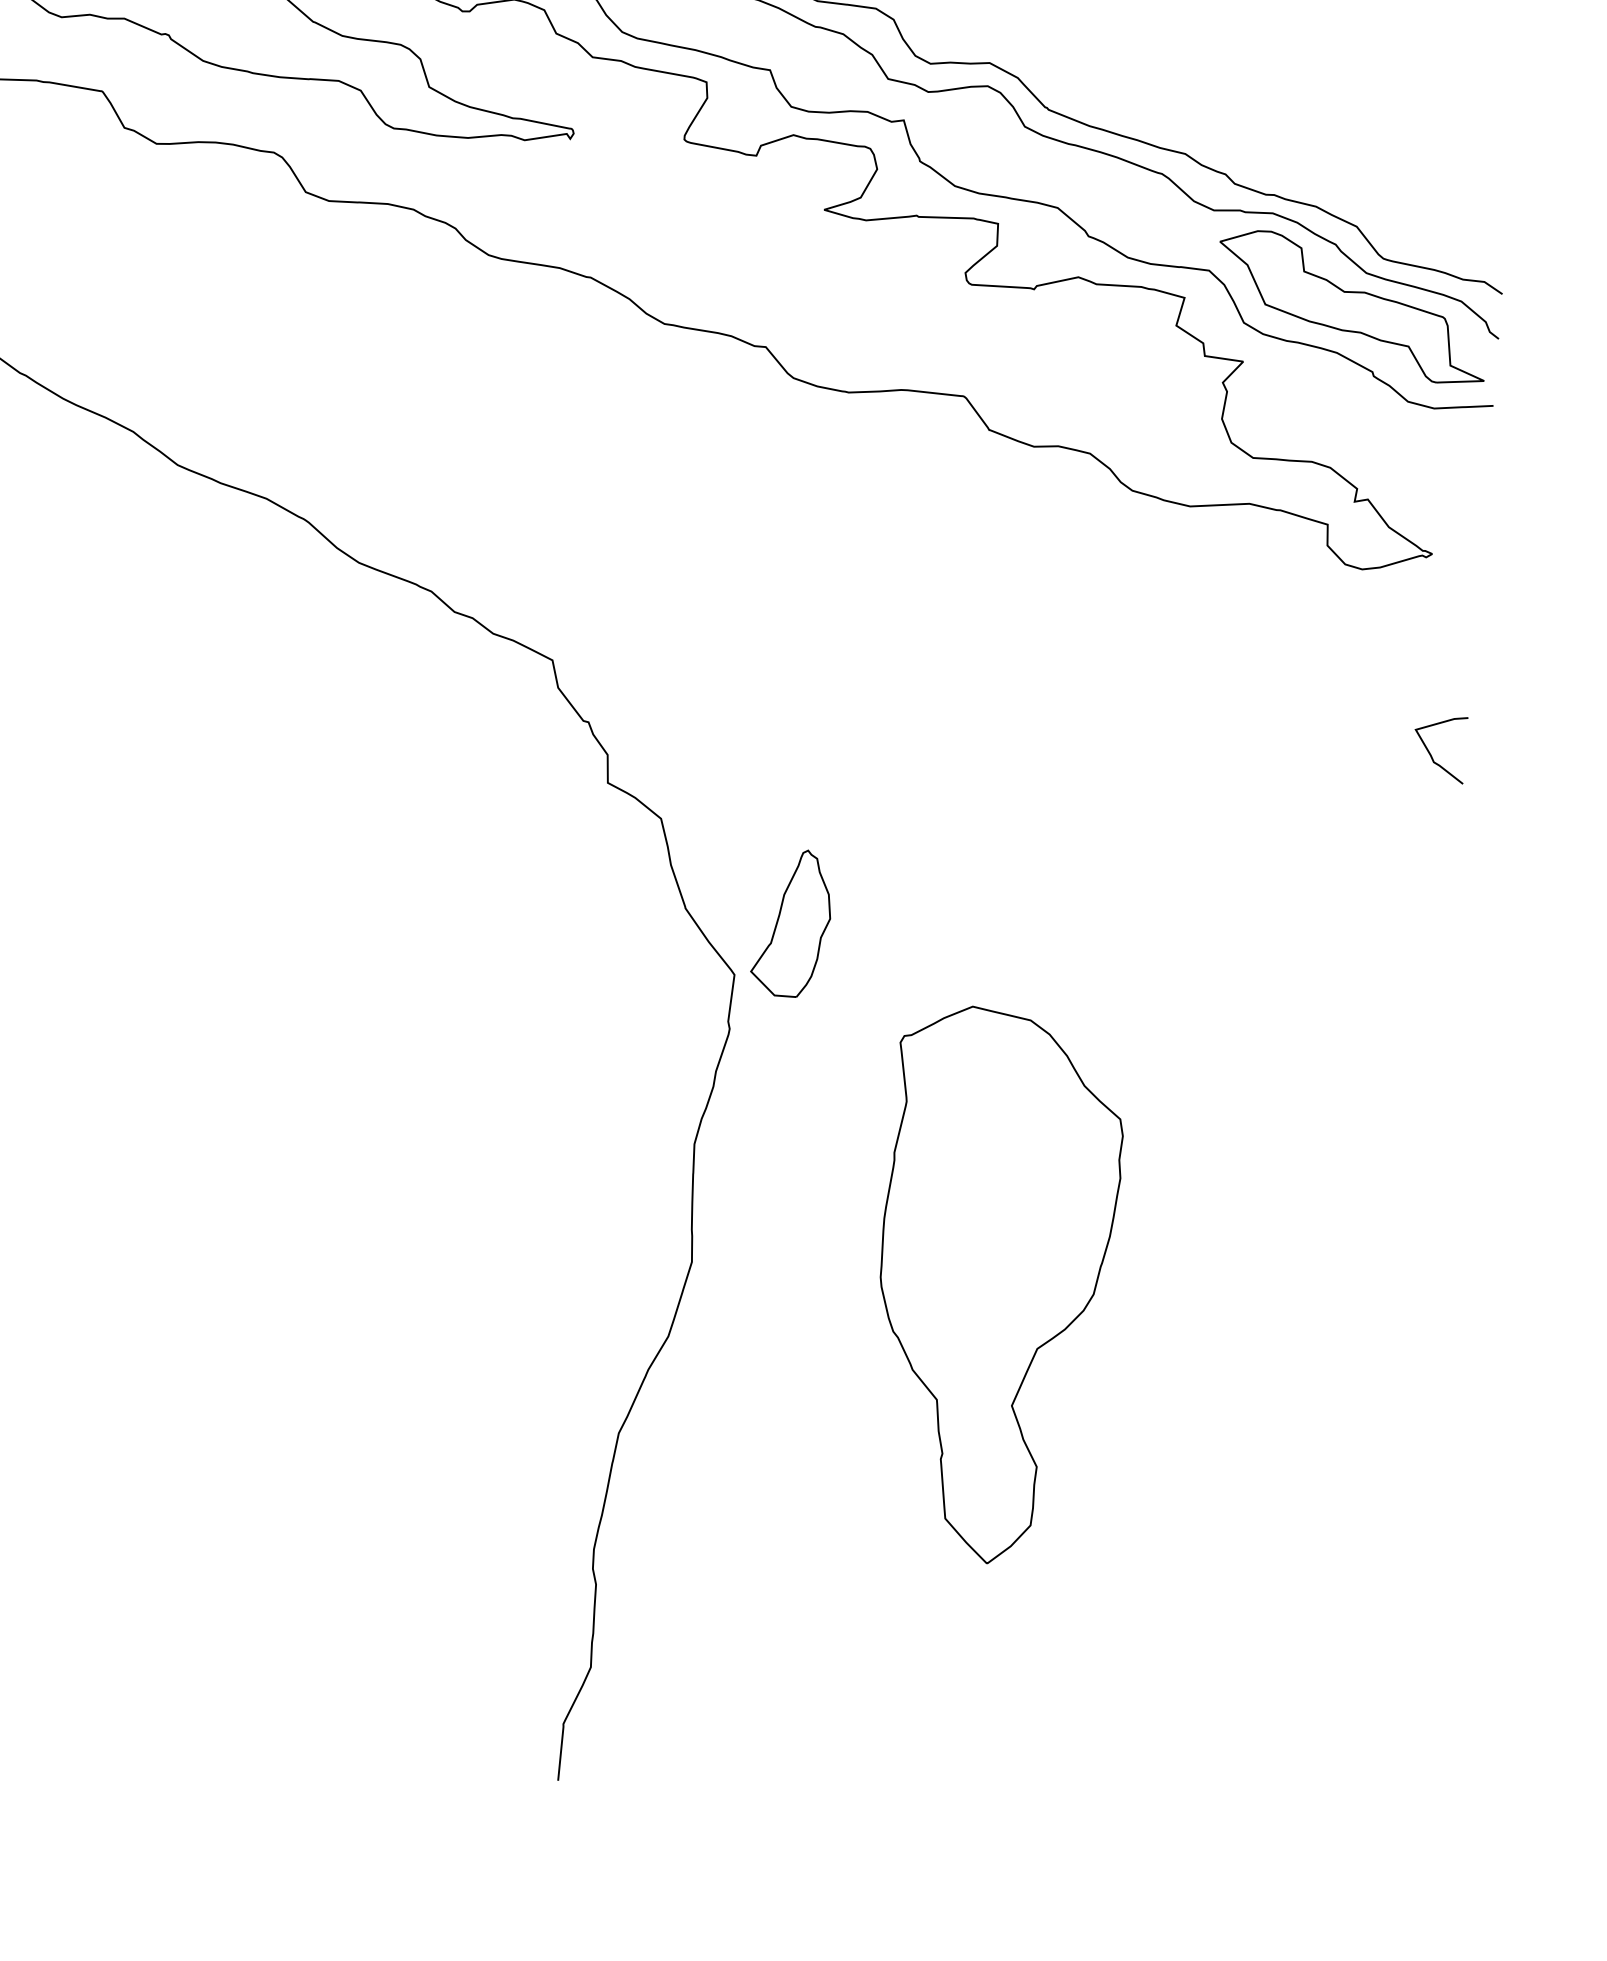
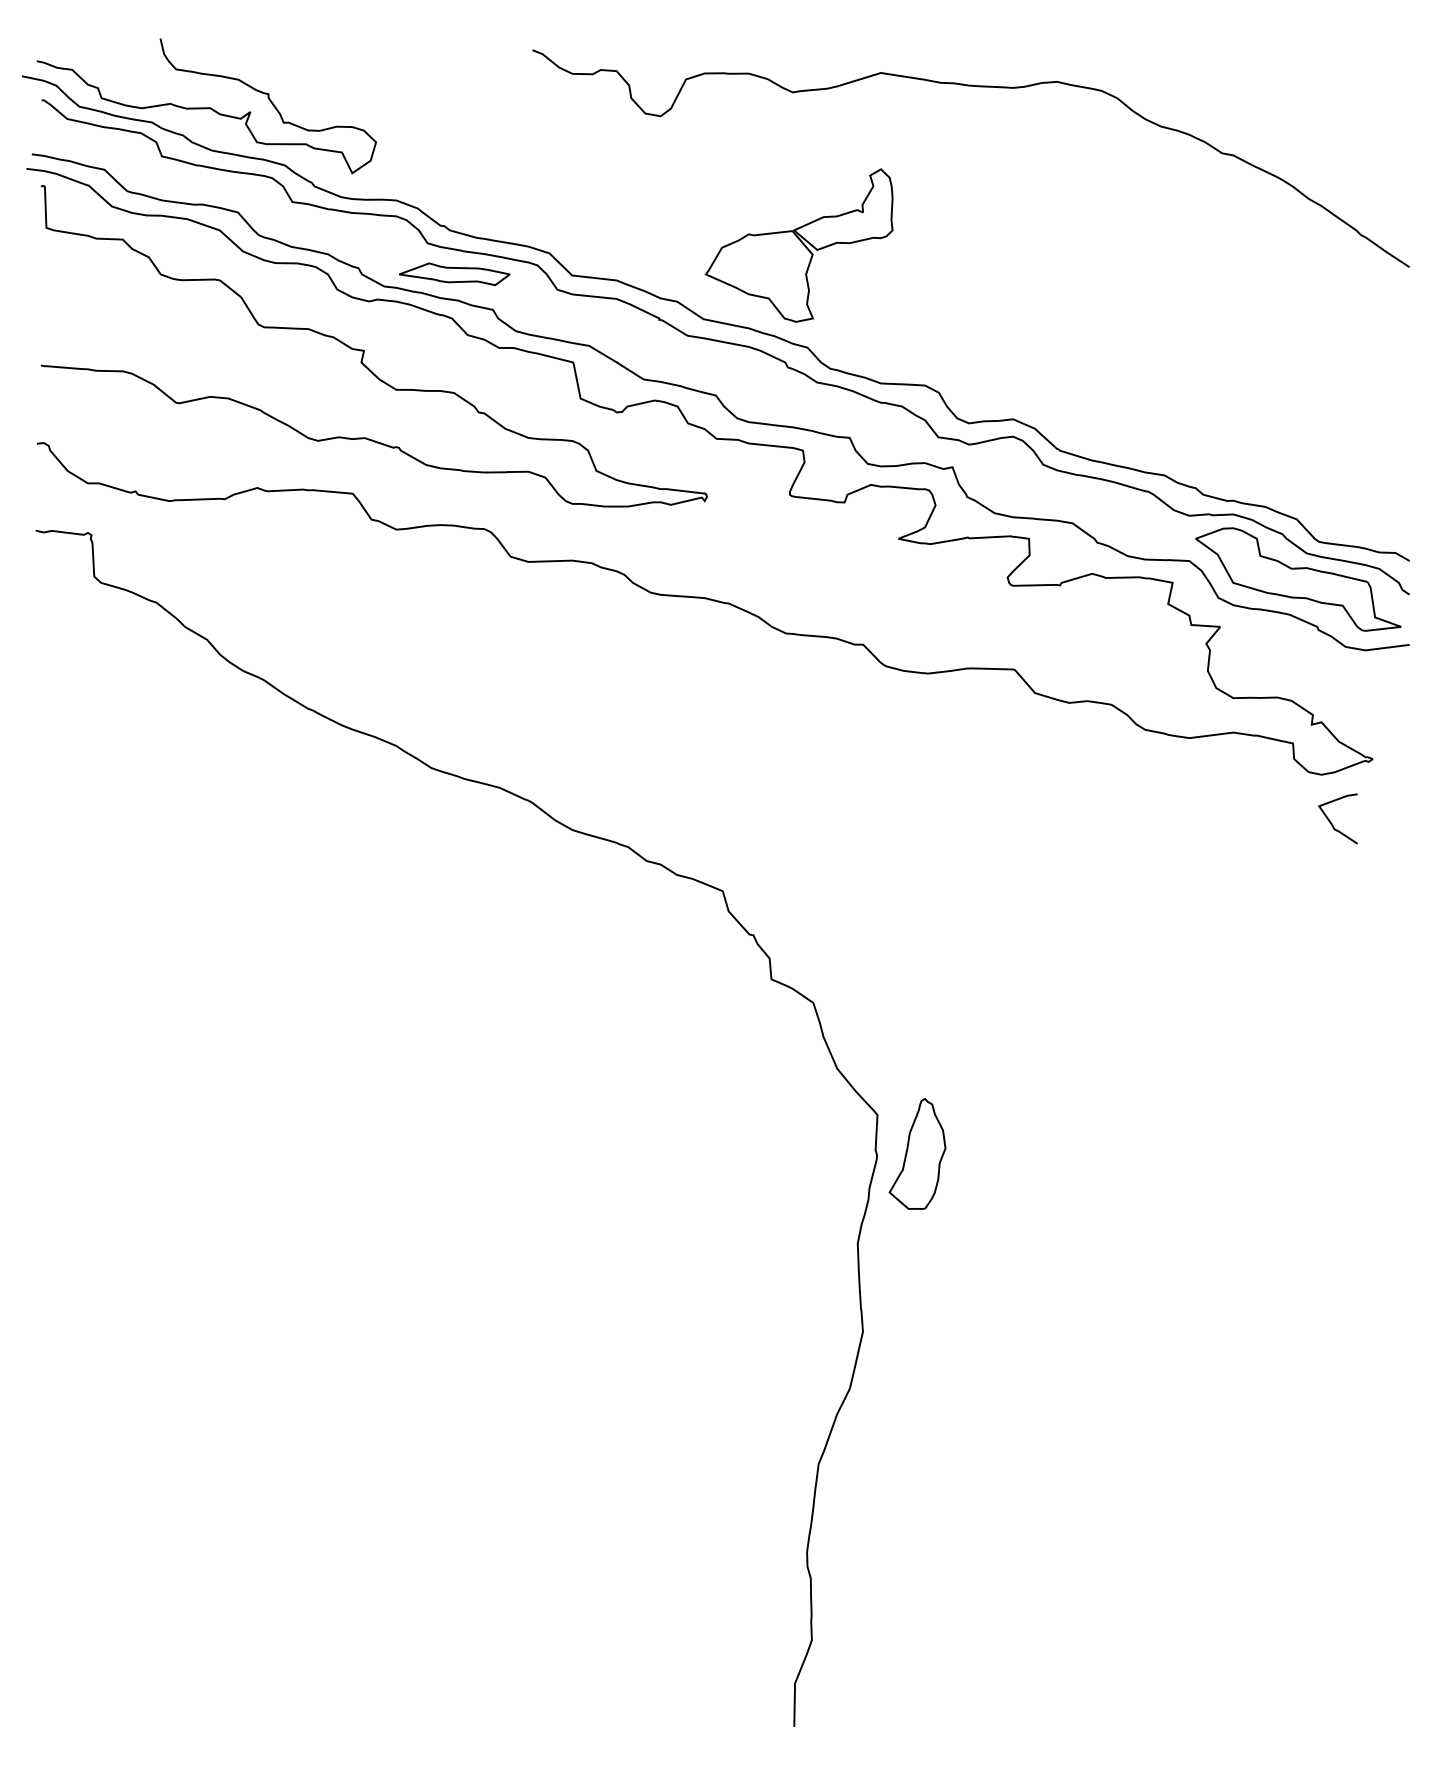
curve: (1431, 754) -> (1332, 823), moved
part: (792, 922) -> (917, 1153), moved
part: (994, 1285) -> (1090, 1331), removed

